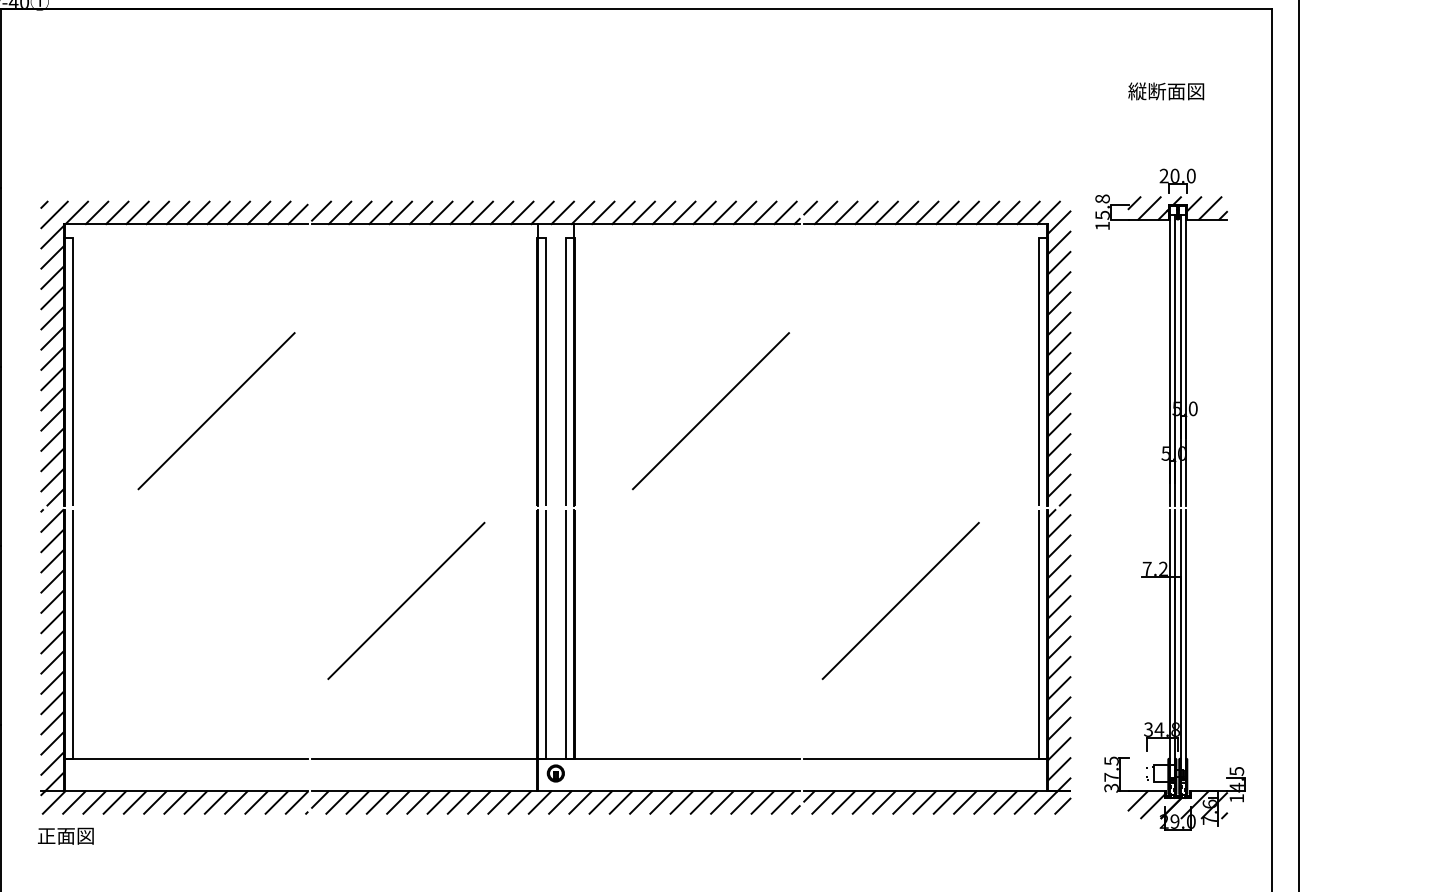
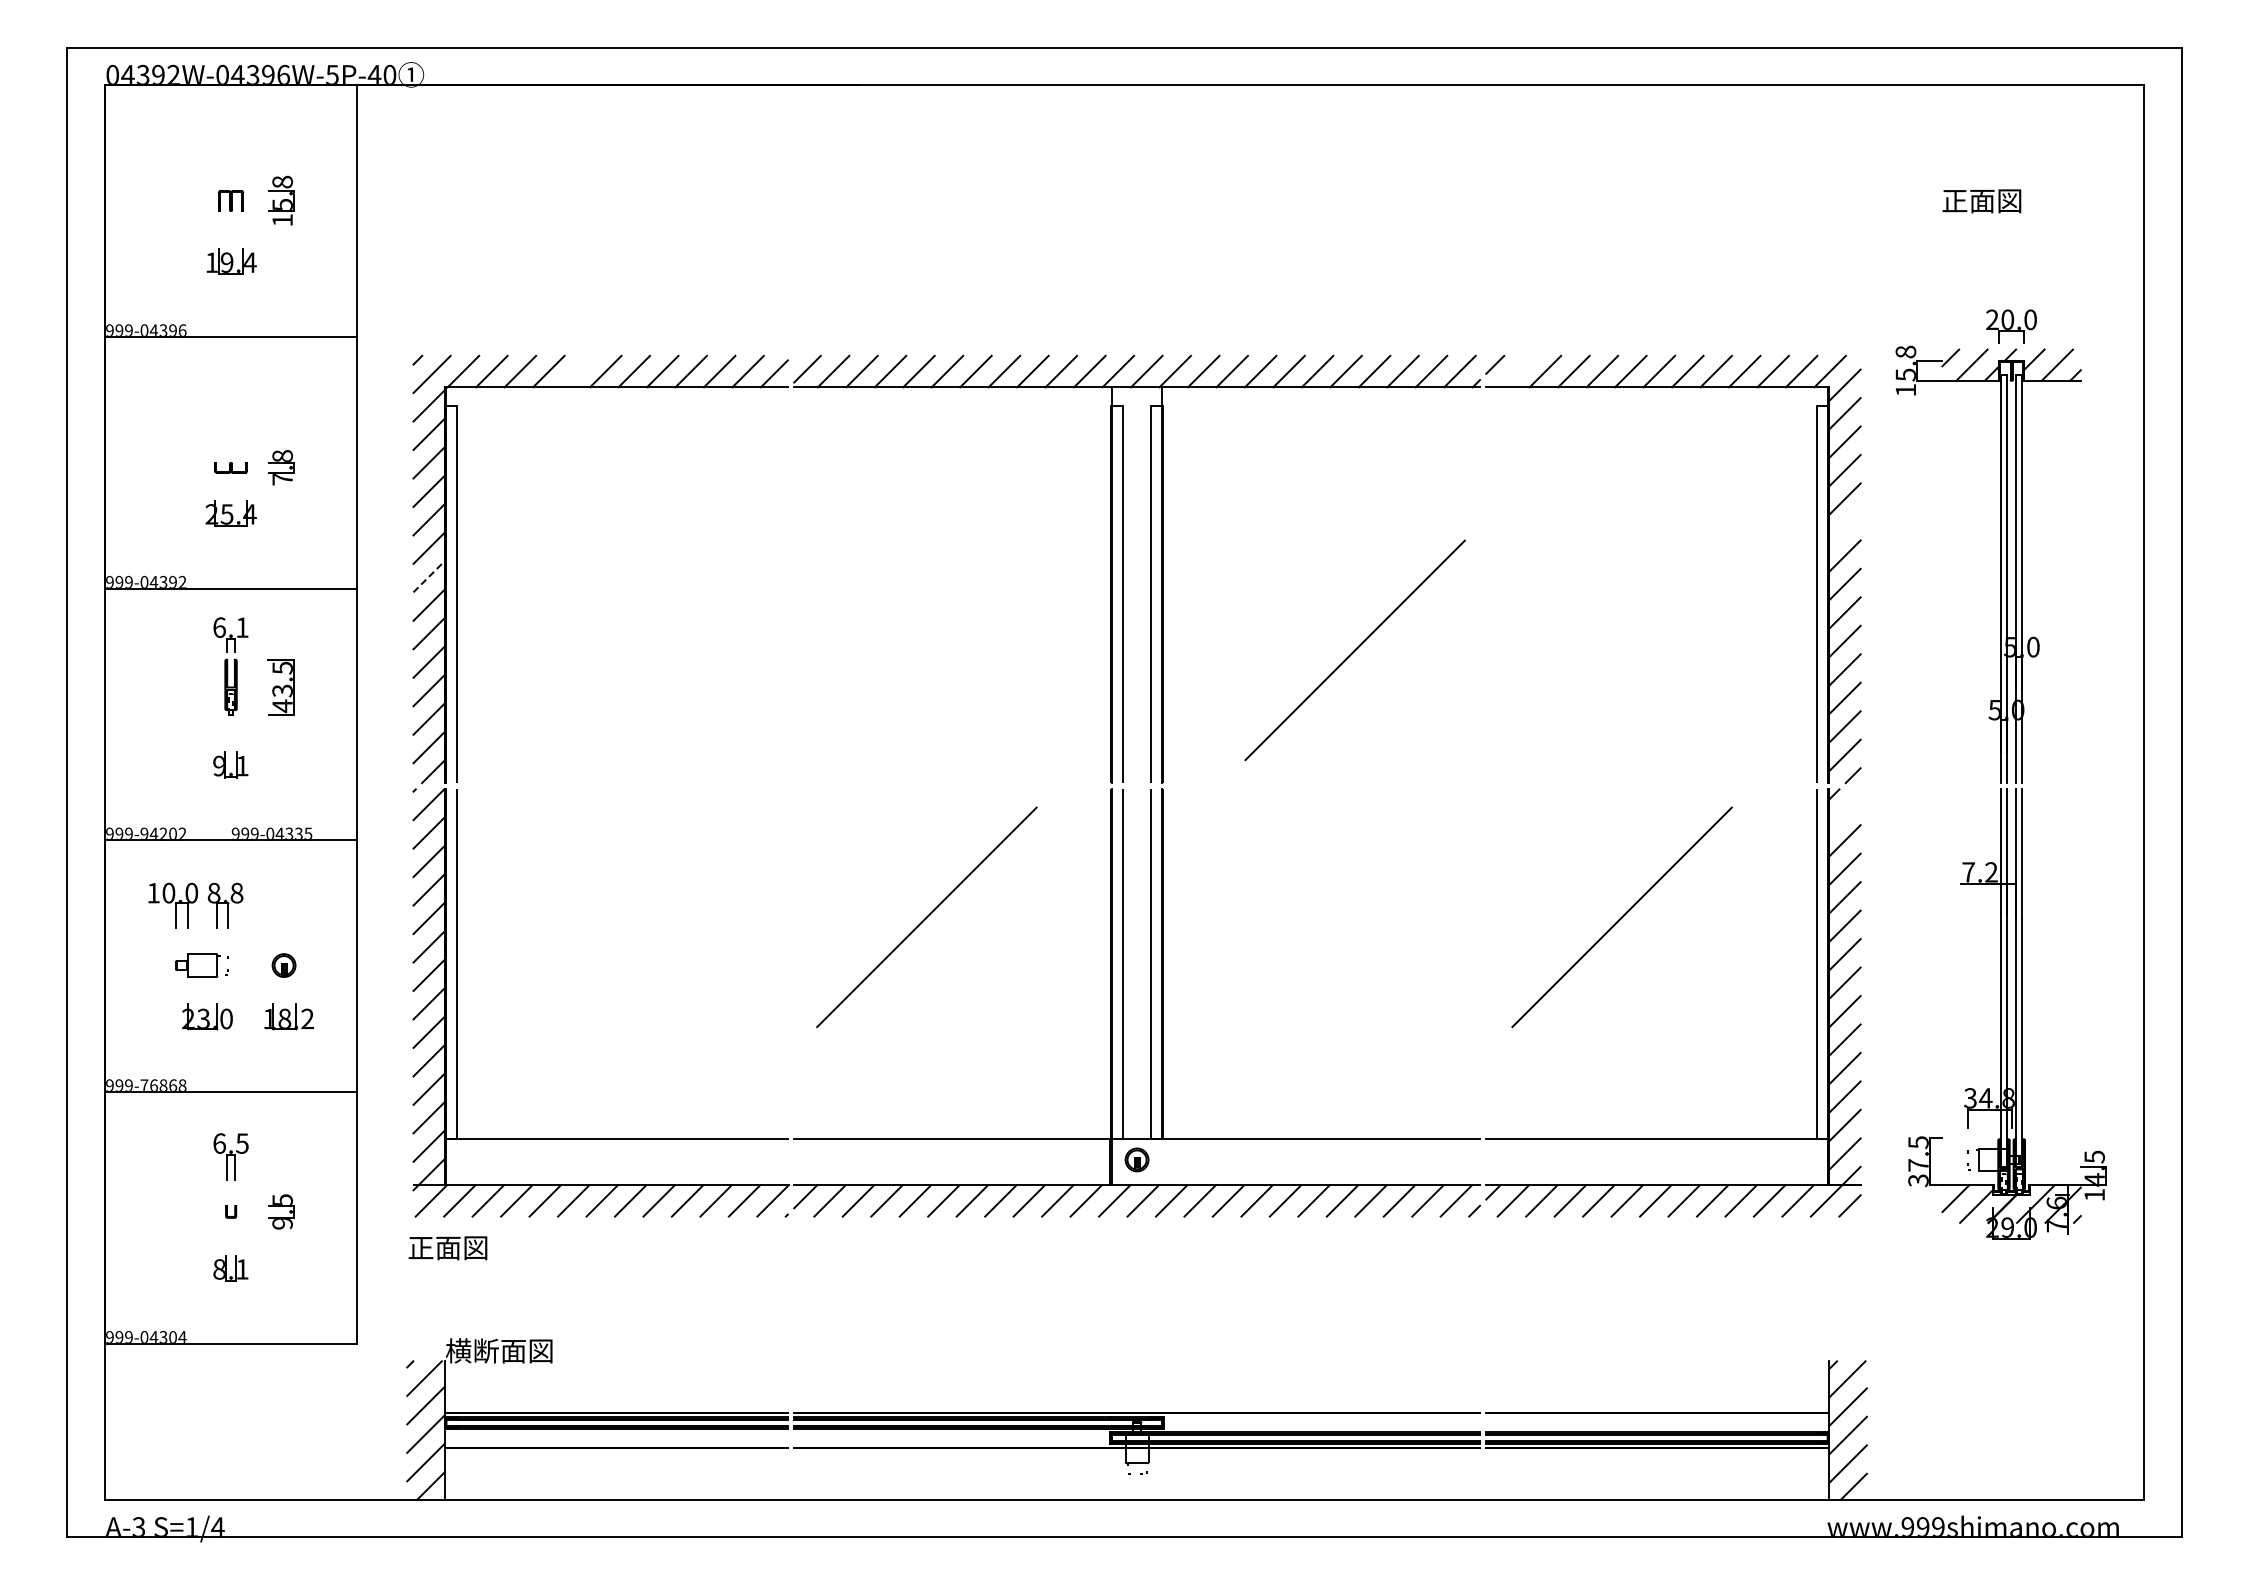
text: (1166, 91) -> (1995, 200), 縦断面図 -> 正面図
line: (157, 212) -> (577, 371), removed
line: (825, 212) -> (1516, 371), removed
line: (1058, 323) -> (1844, 527), removed
line: (52, 358) -> (429, 576), solid -> dashed
line: (216, 411) -> (659, 650), removed
line: (1058, 526) -> (1844, 812), removed

